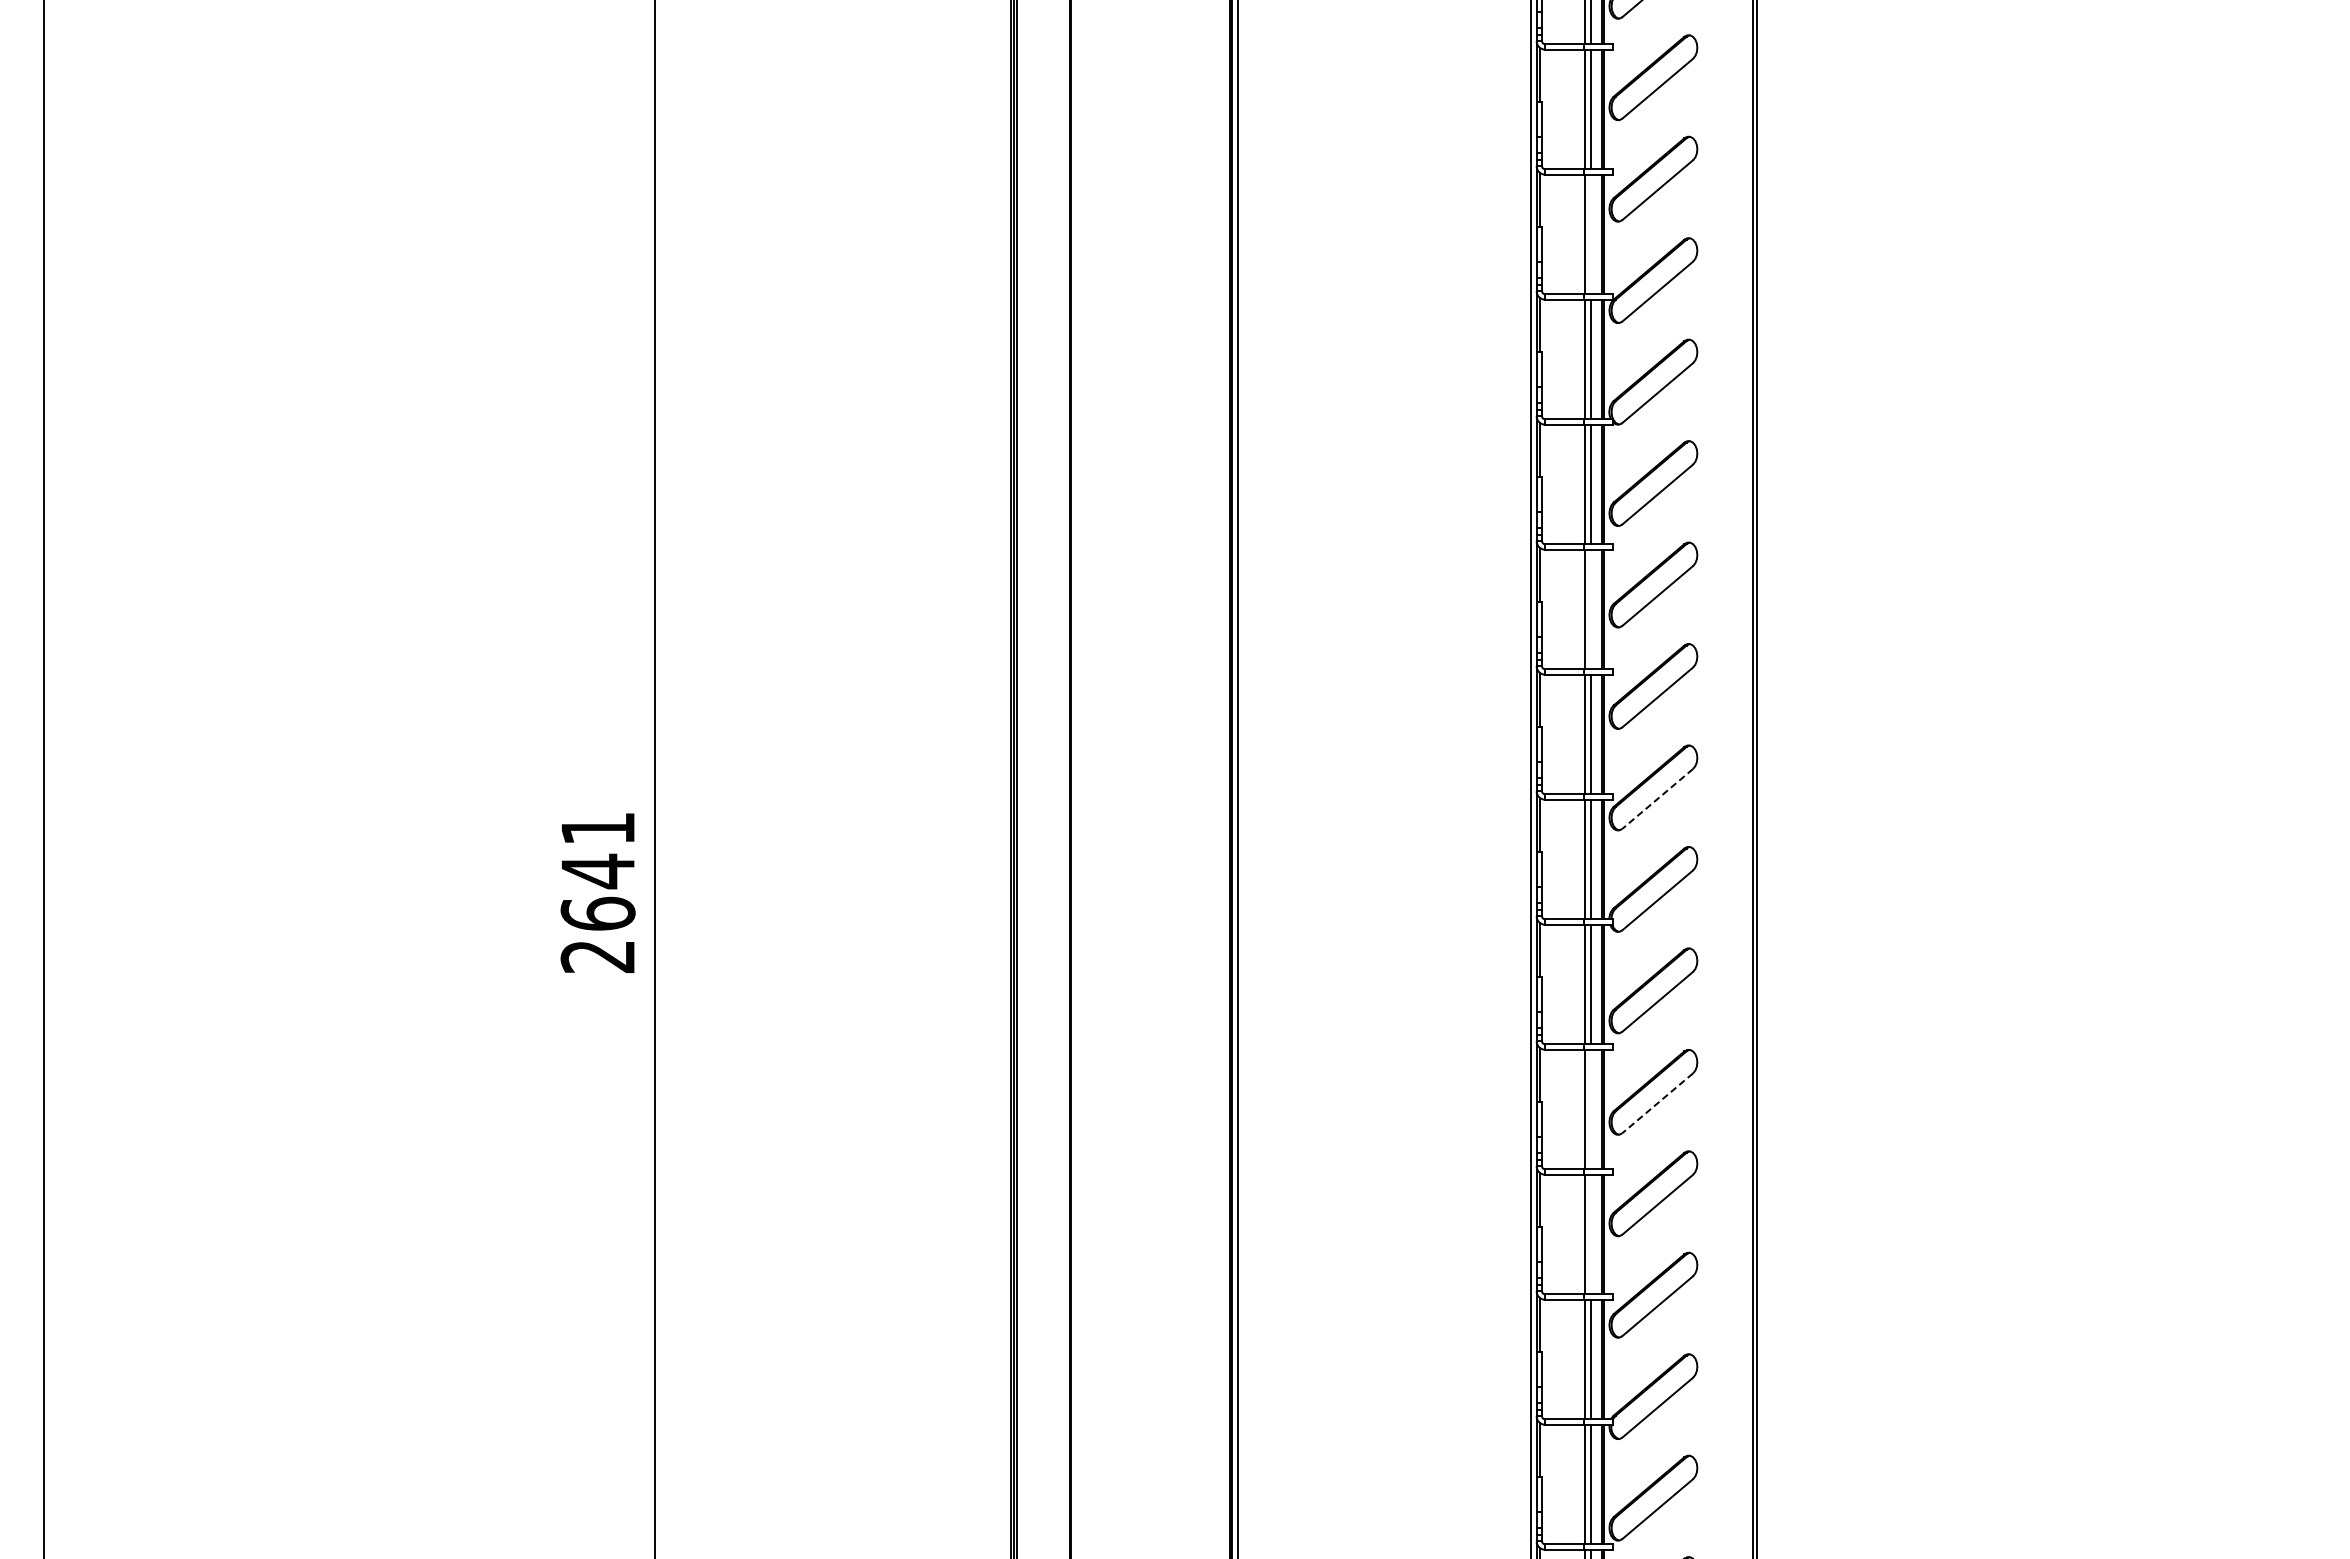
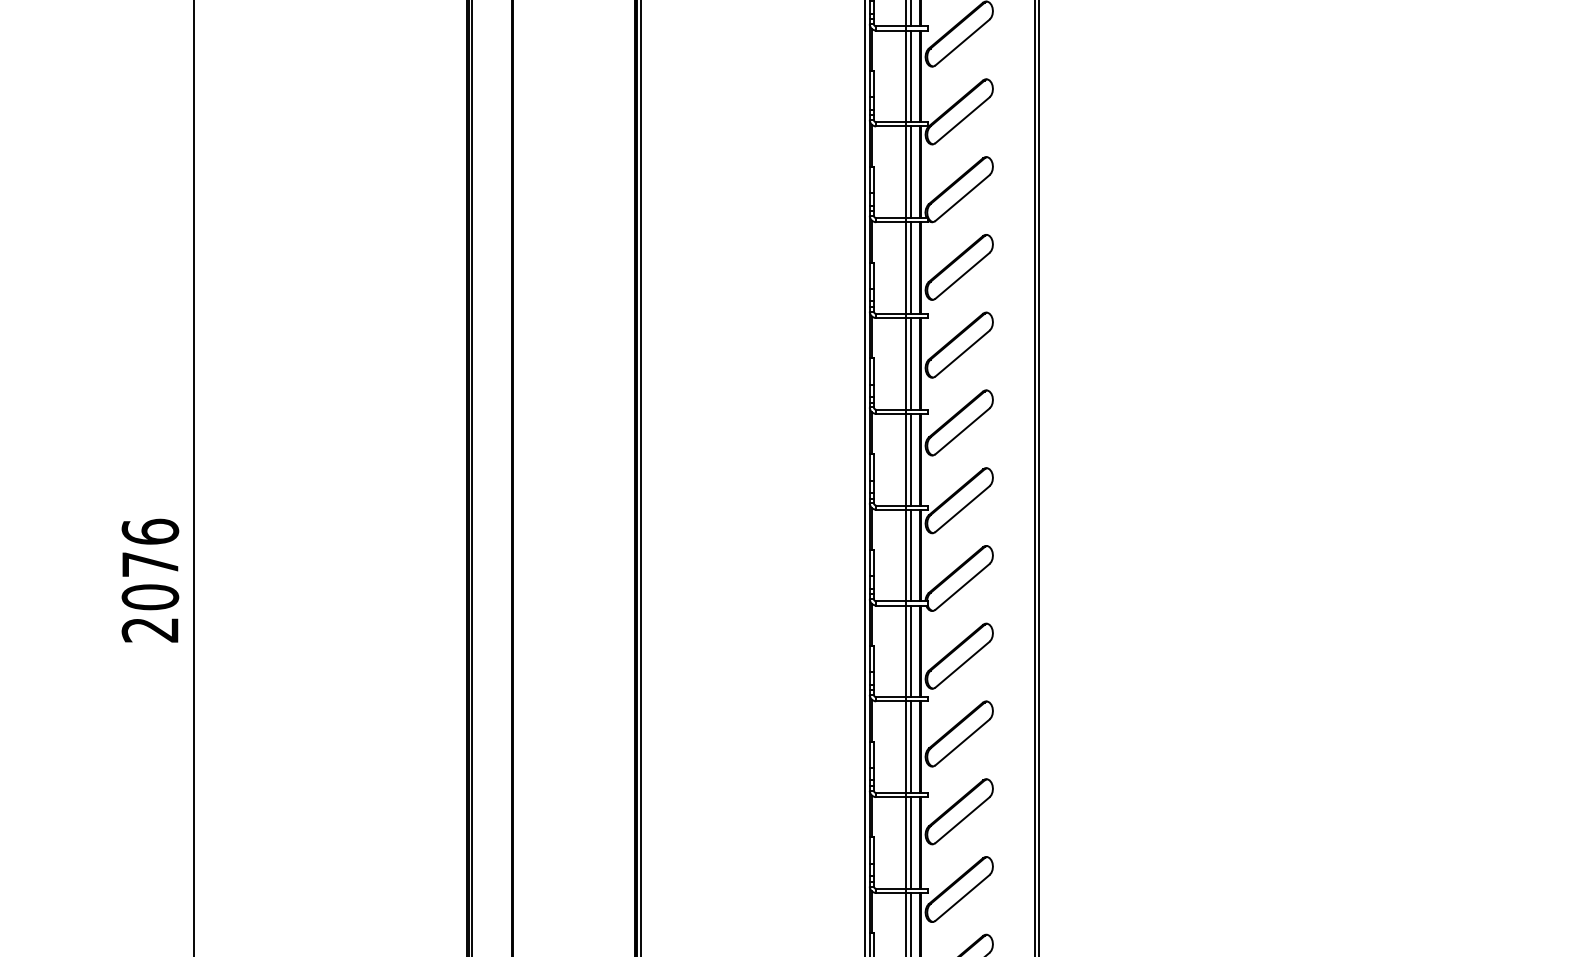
line: (1591, 234) -> (911, 76), added
line: (1591, 609) -> (911, 363), added
line: (1657, 799) -> (962, 509), dashed -> solid
text: (597, 870) -> (149, 563), 2641 -> 2076
line: (1657, 1103) -> (962, 742), dashed -> solid
line: (1591, 1109) -> (911, 747), added
line: (1591, 1234) -> (911, 842), added

